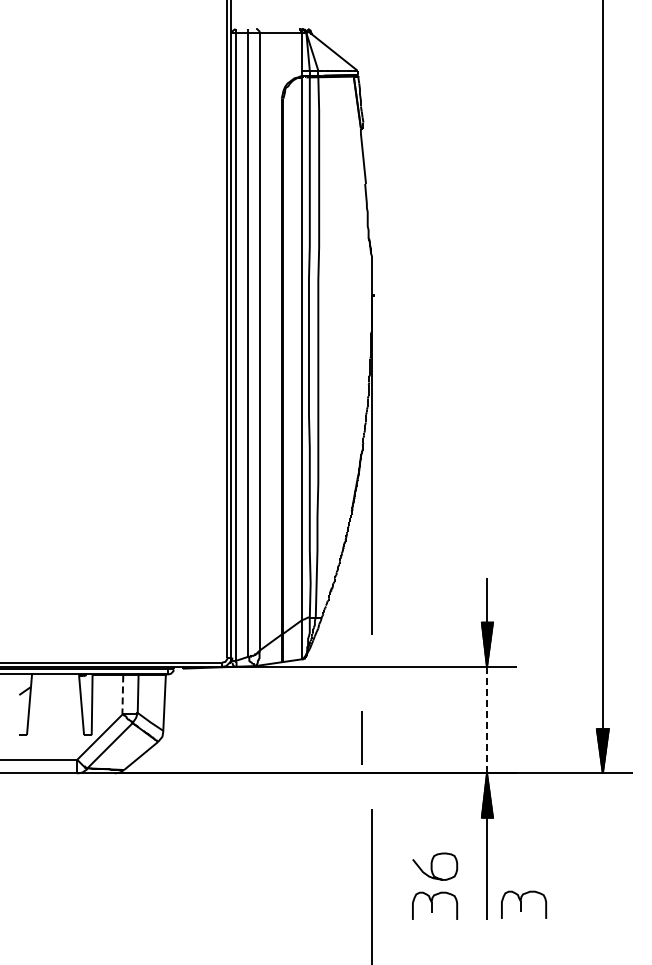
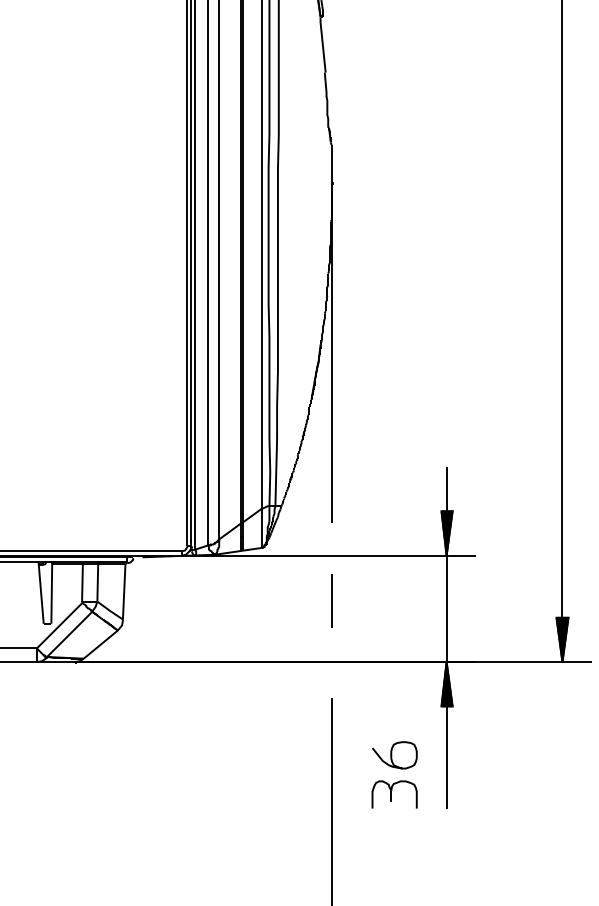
line: (122, 695) -> (82, 584), dashed -> solid
line: (486, 719) -> (446, 608), dashed -> solid
line: (361, 737) -> (331, 600), moved
part: (524, 904) -> (484, 793), removed

